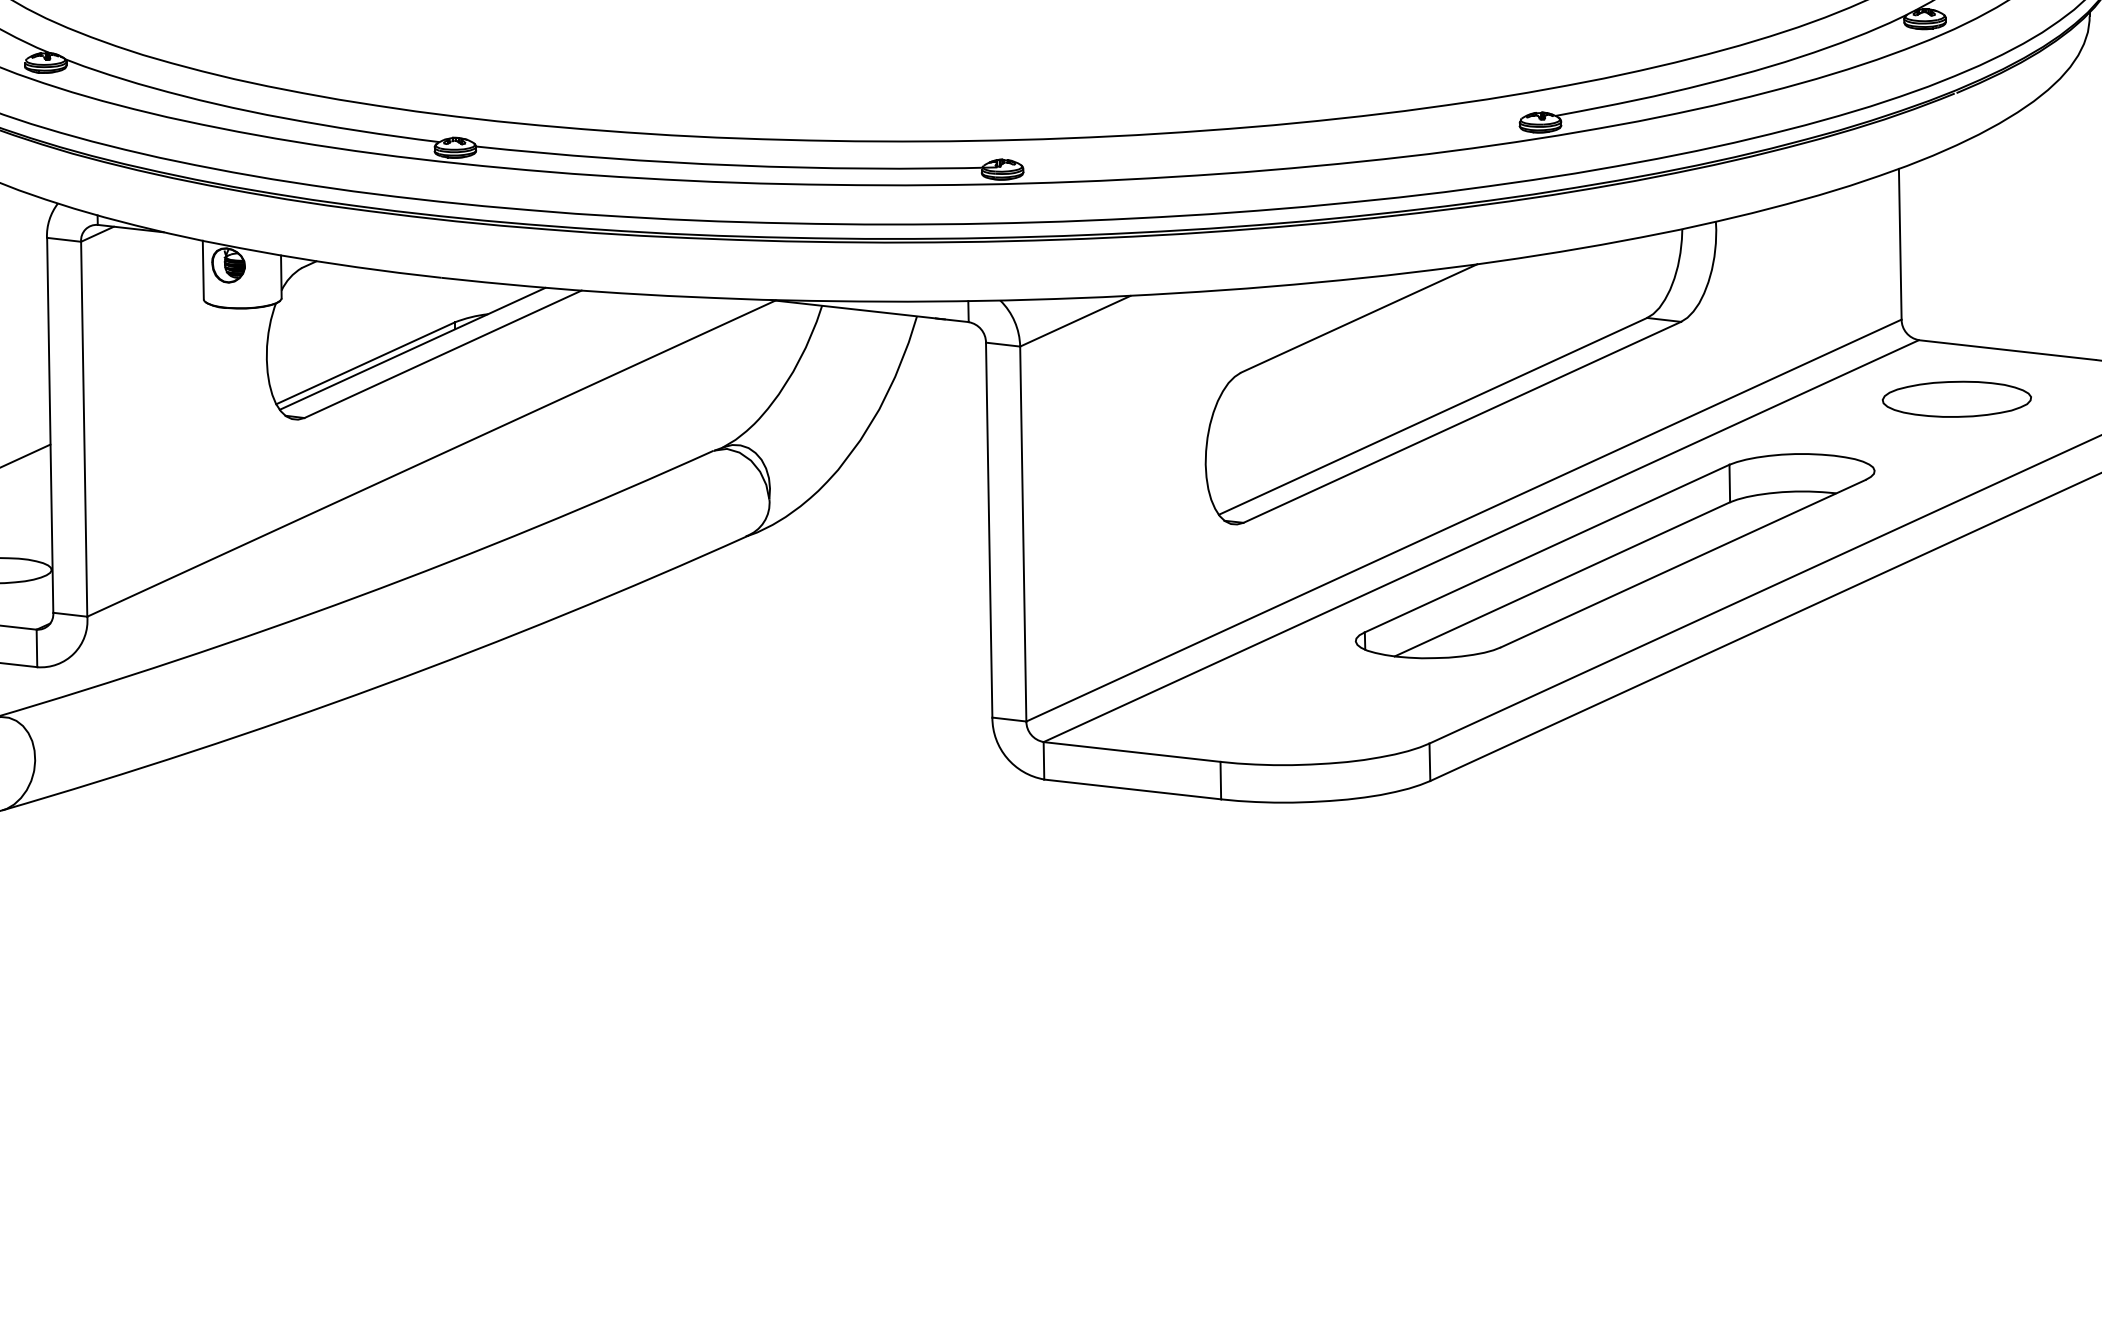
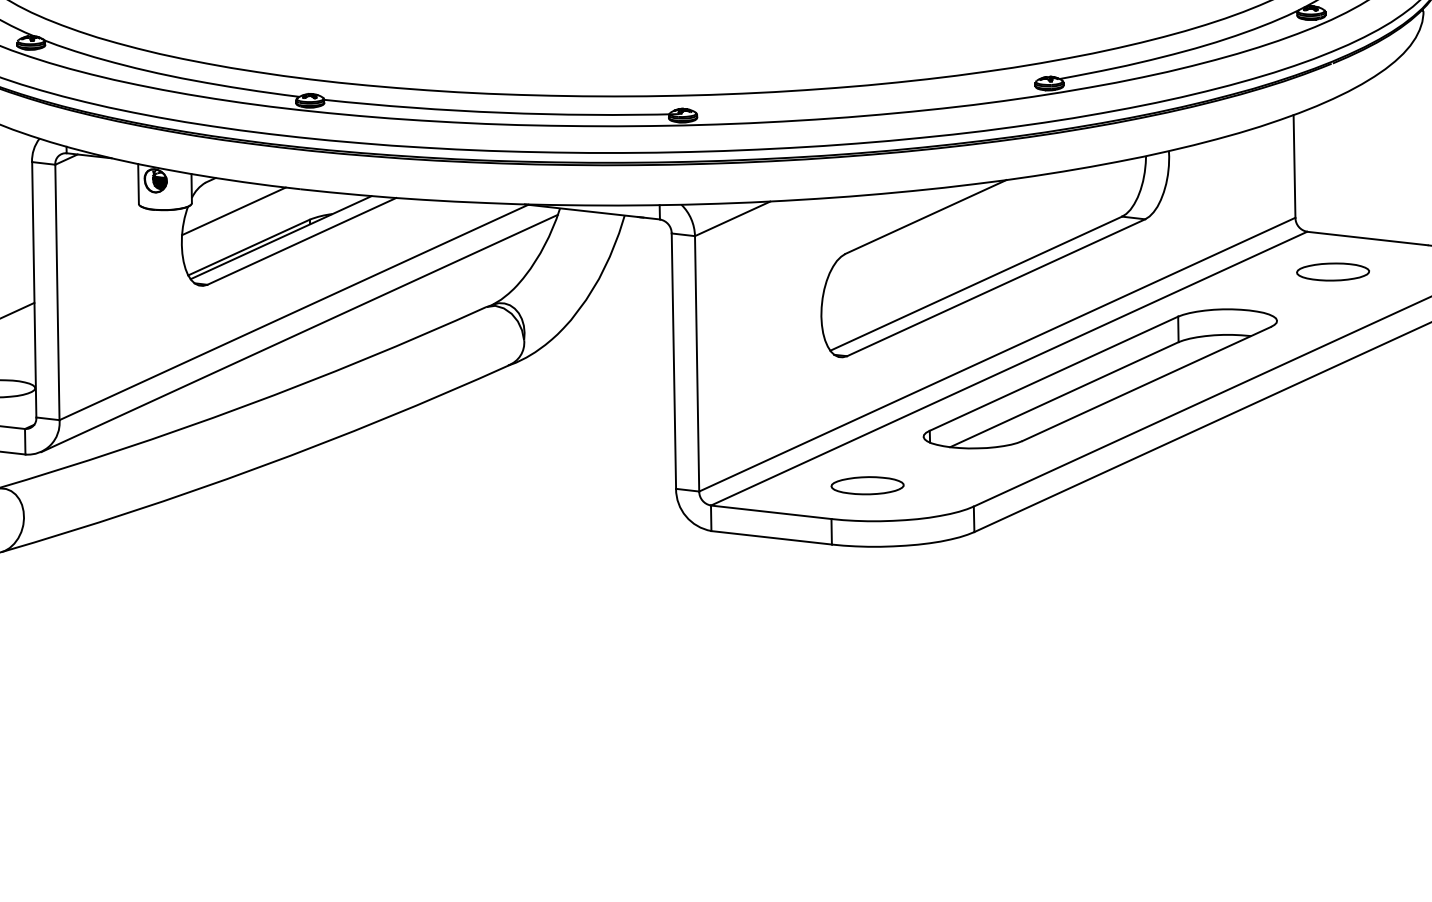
line: (342, 310) -> (233, 211), added
part: (1956, 398) -> (1332, 271), size x0.71
line: (439, 489) -> (299, 333), added
part: (1273, 712) -> (867, 485), added

